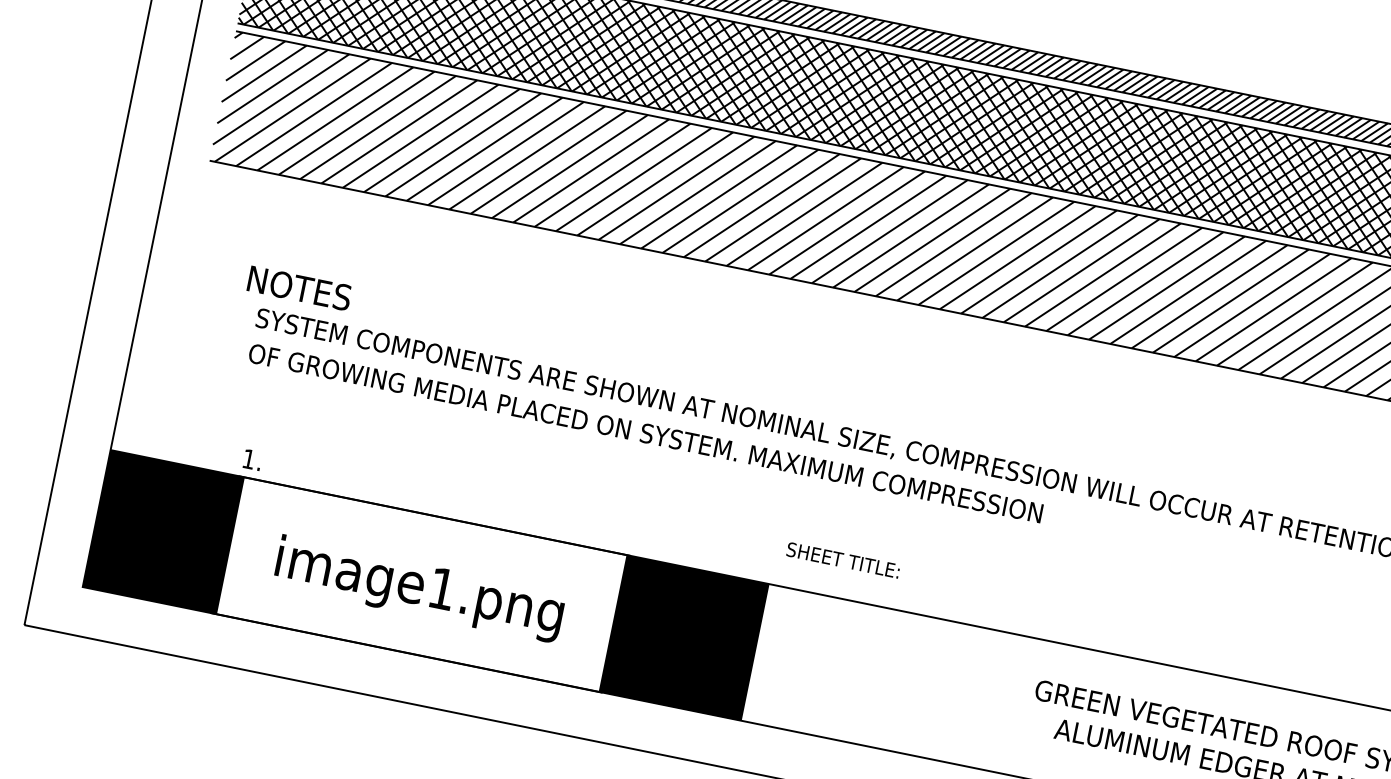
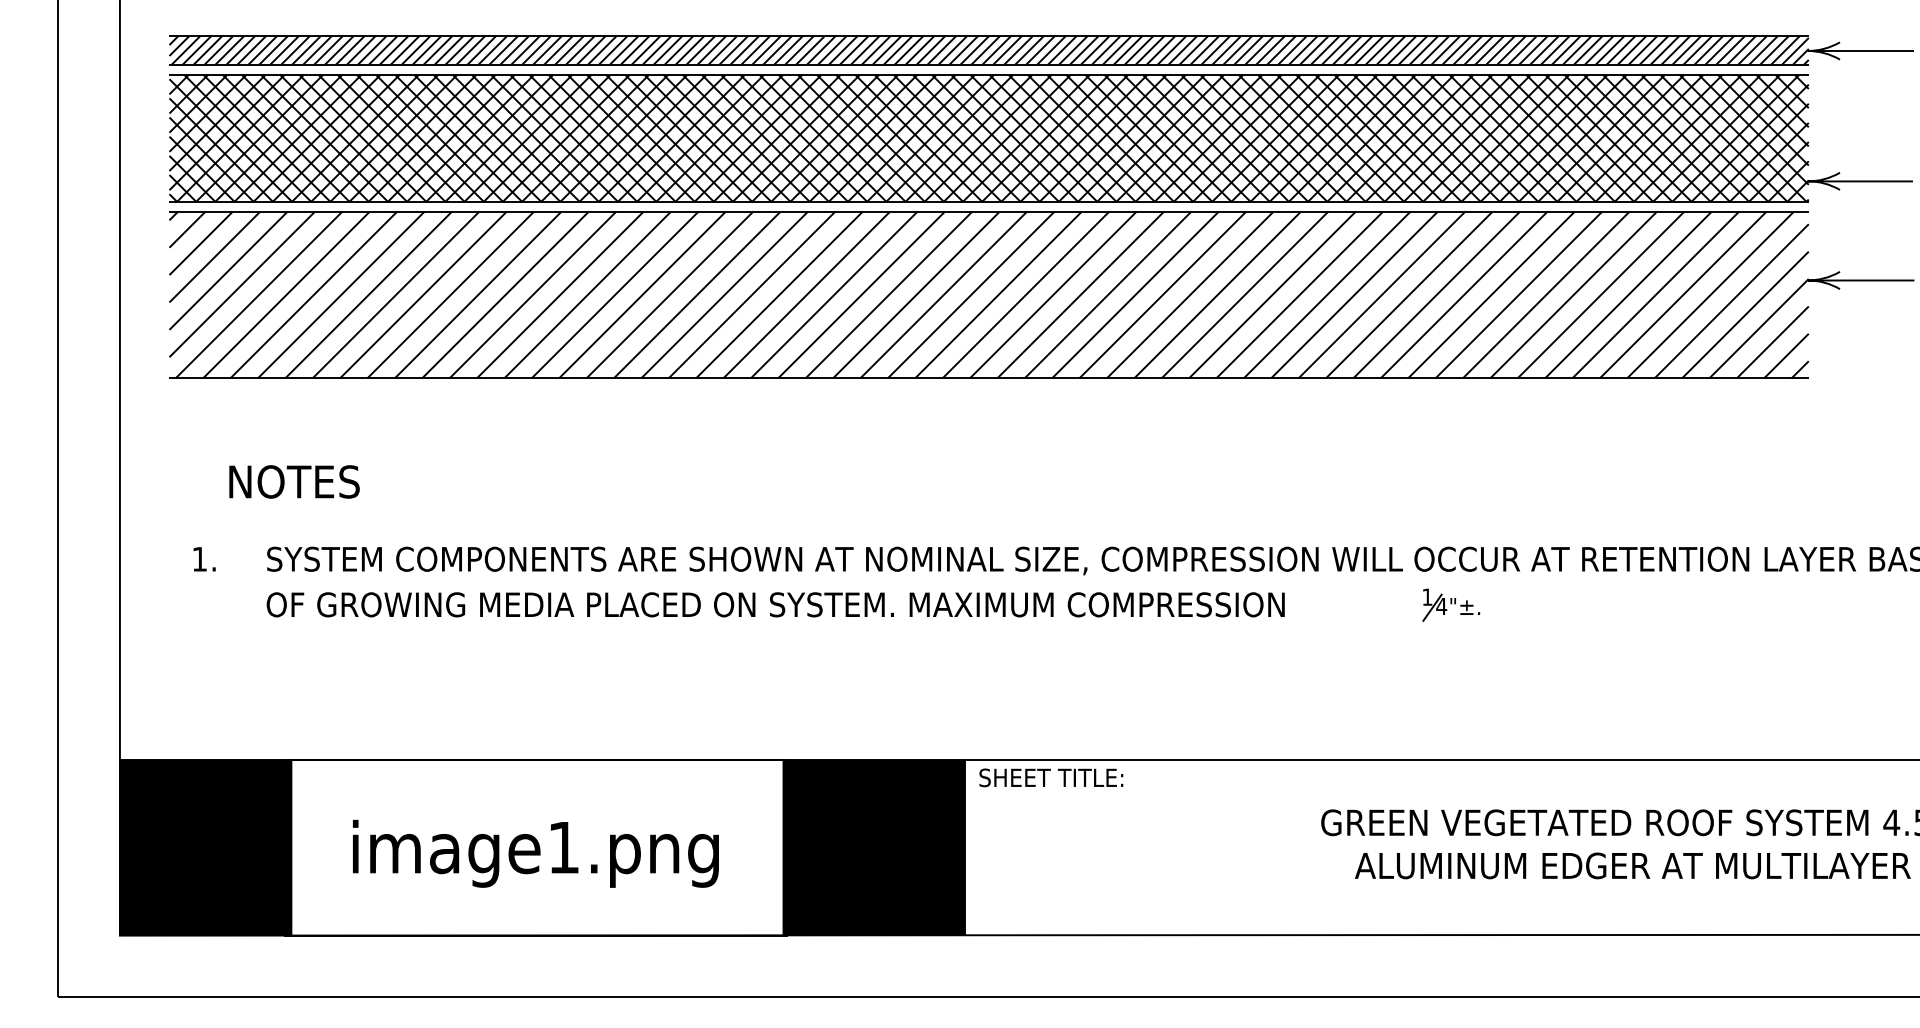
text: (299, 288) -> (294, 481), moved
text: (252, 460) -> (204, 559), moved
part: (1171, 540) -> (1451, 604), added
text: (843, 560) -> (1051, 777), moved

